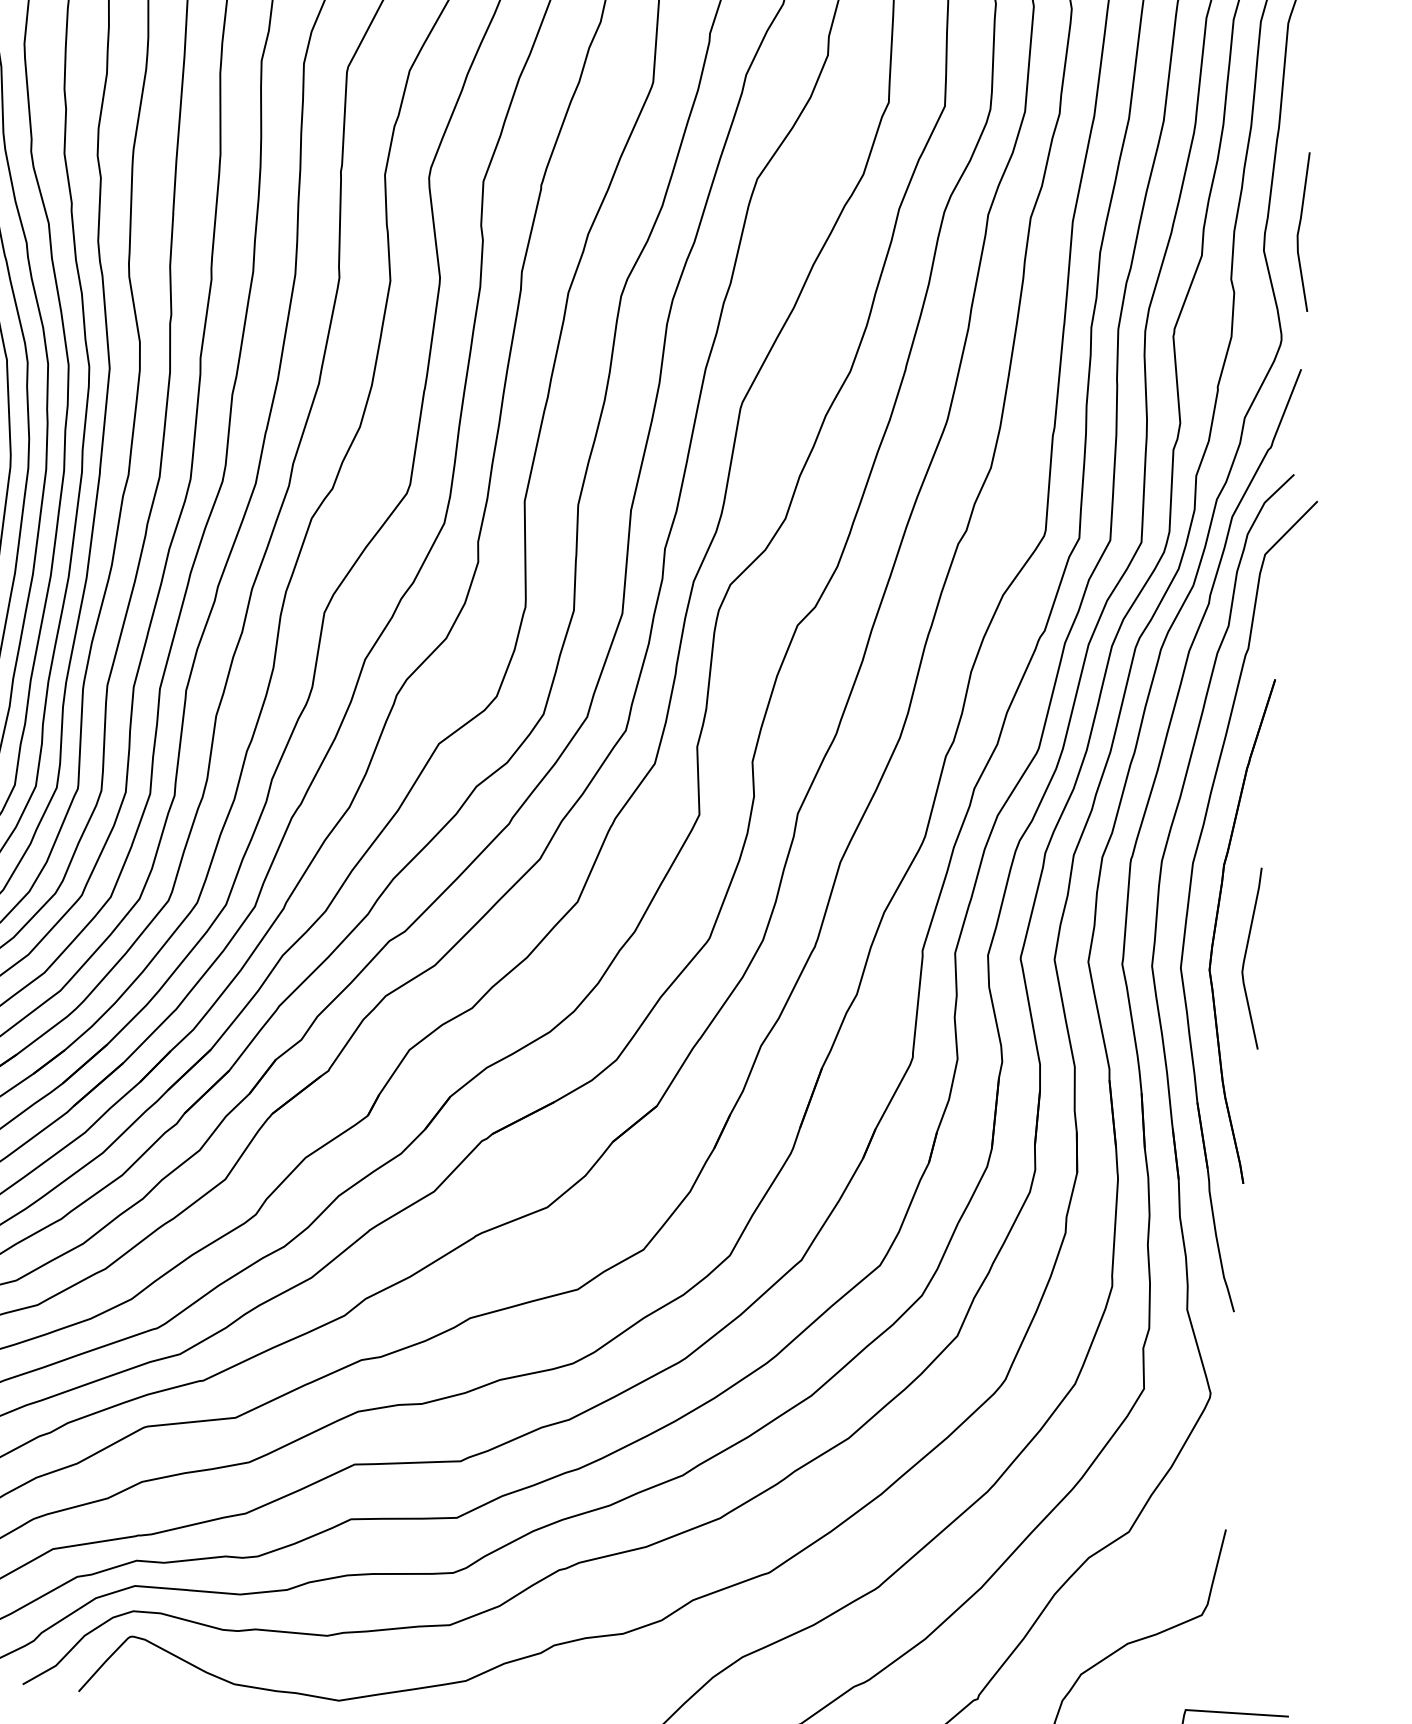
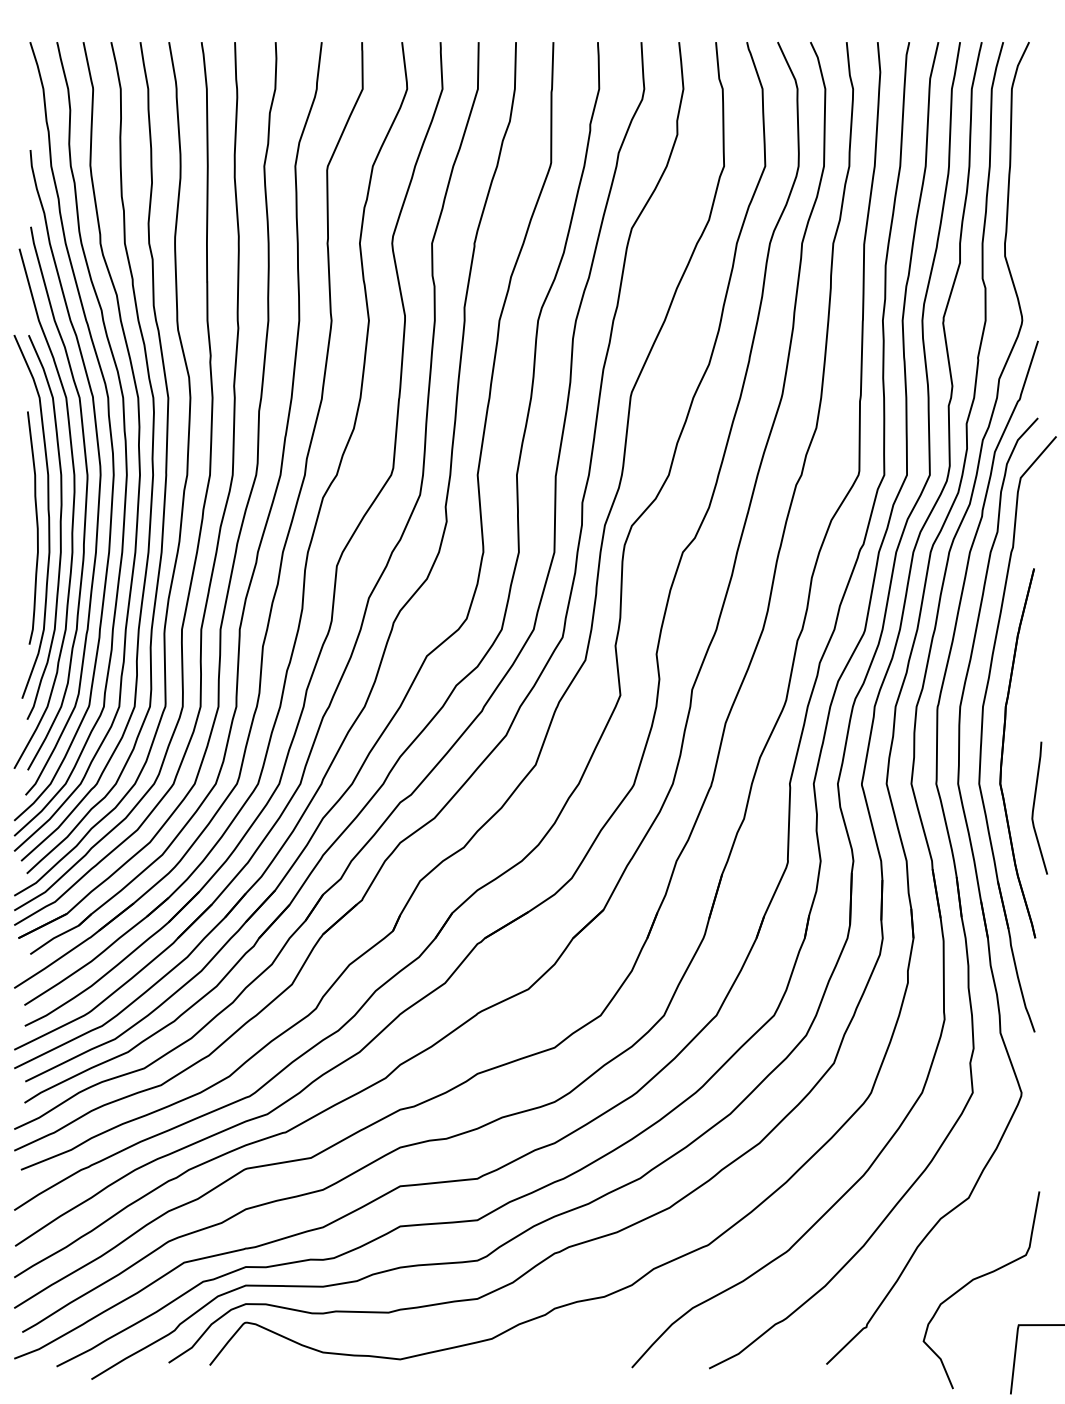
line: (1299, 231) -> (1030, 240), removed
curve: (1246, 956) -> (1034, 807), moved

